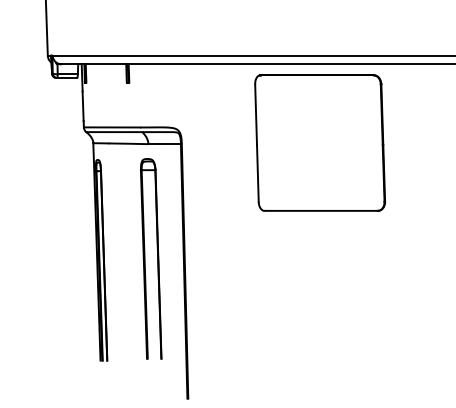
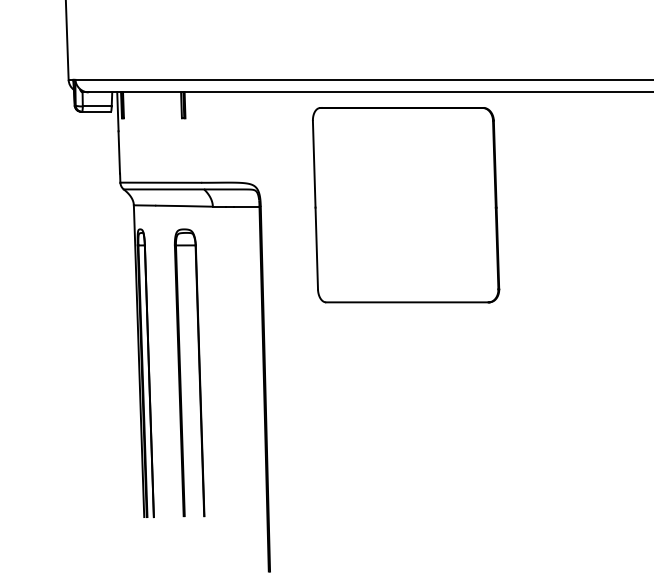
part: (320, 142) -> (406, 204), moved
part: (151, 258) -> (190, 372), moved

